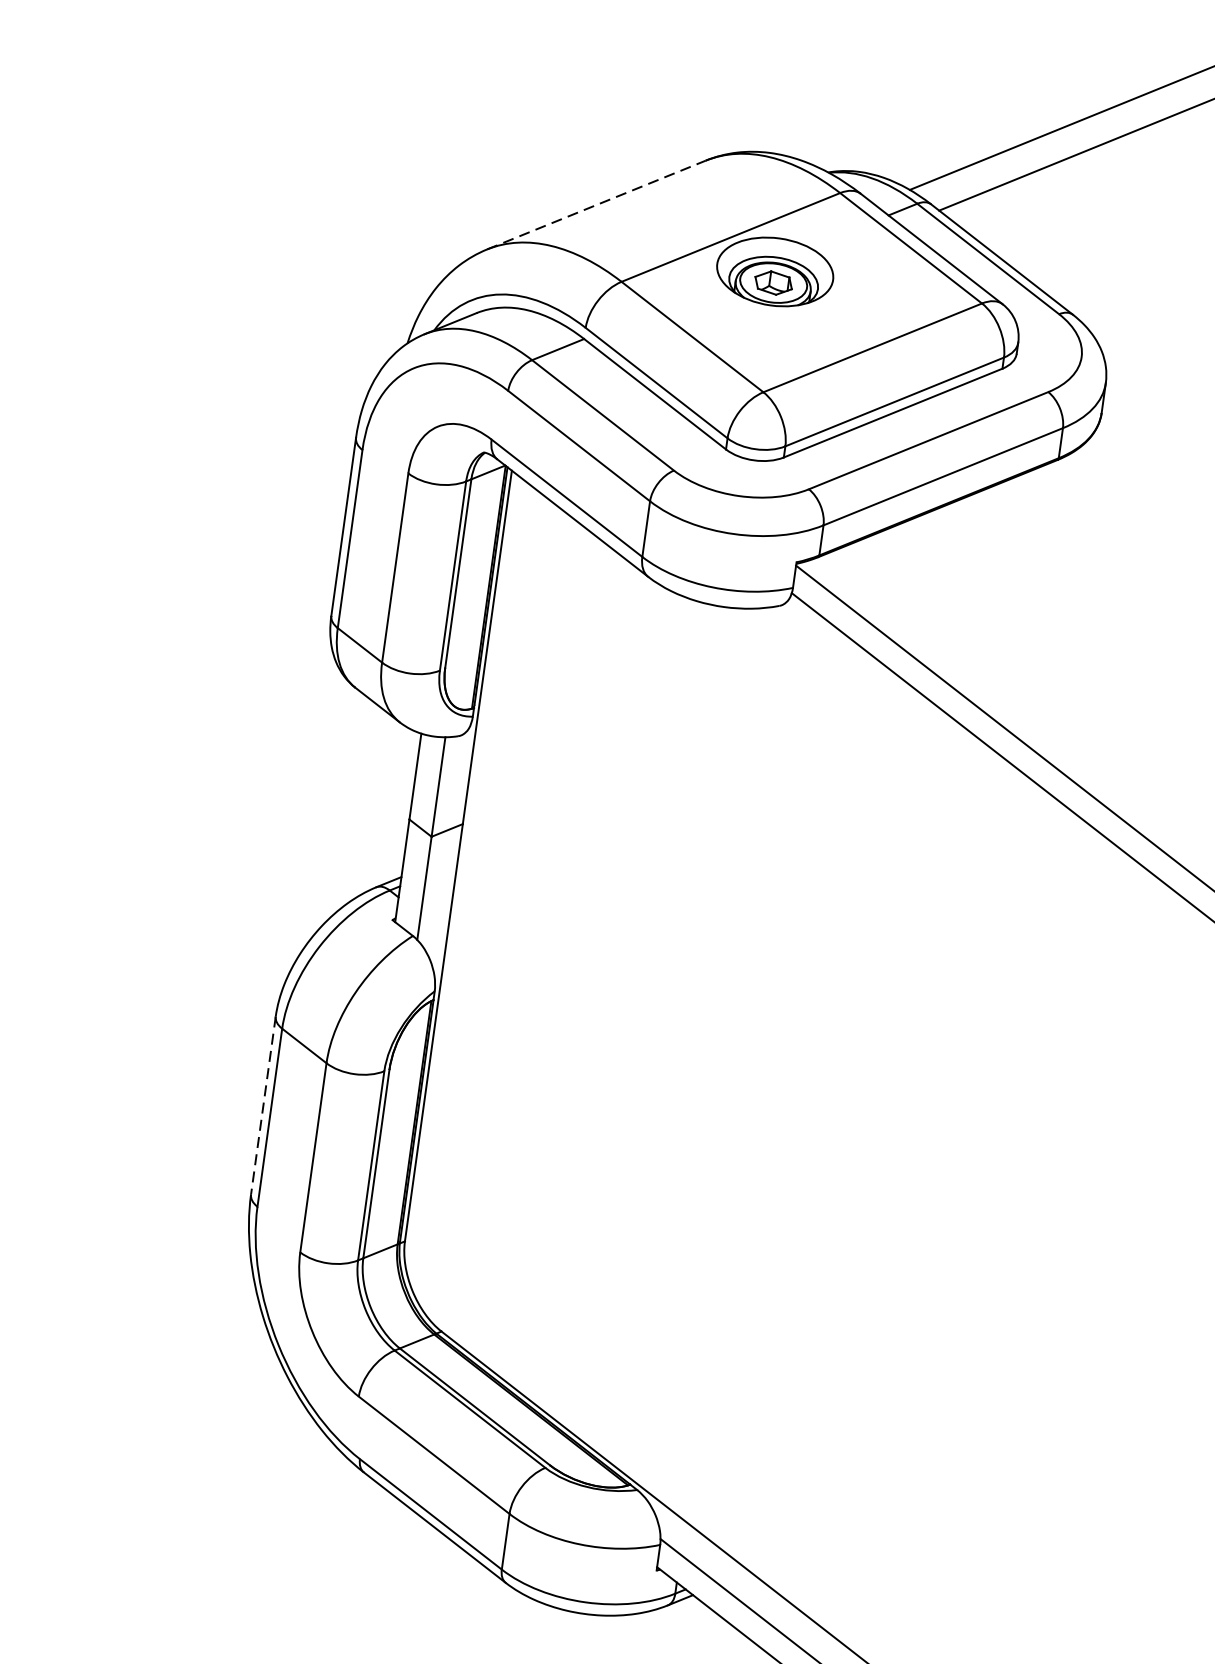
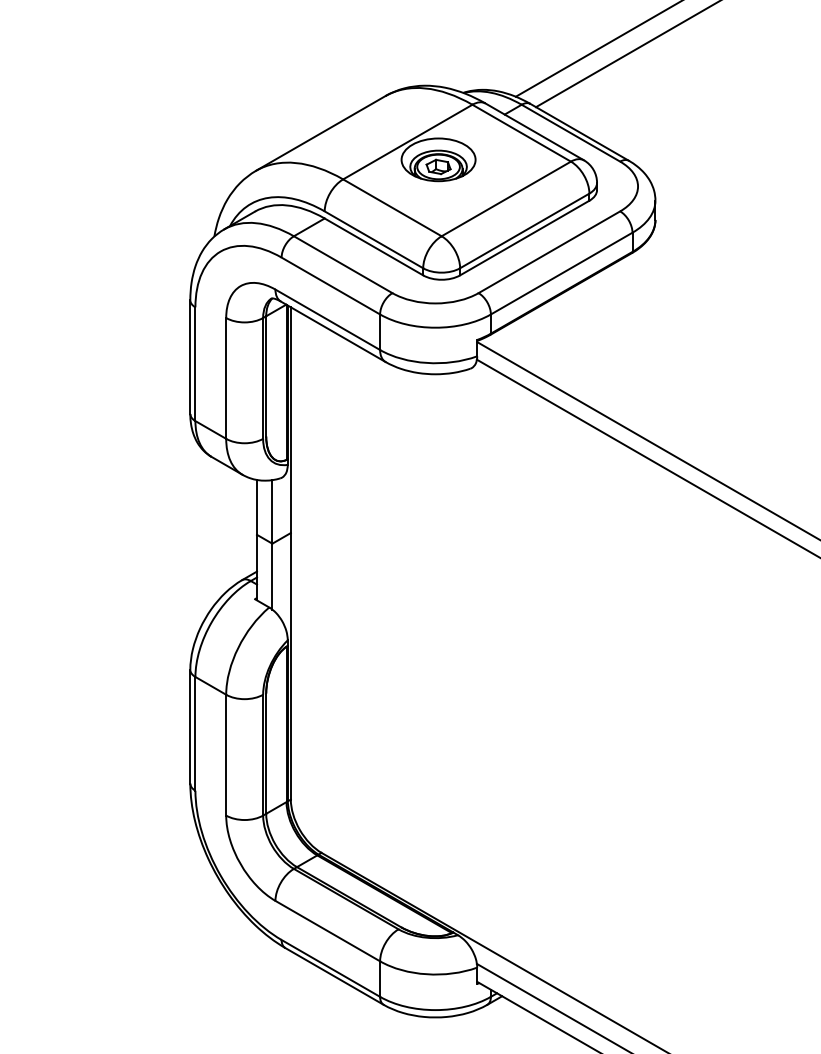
line: (596, 205) -> (320, 133), dashed -> solid
line: (263, 1105) -> (190, 726), dashed -> solid

